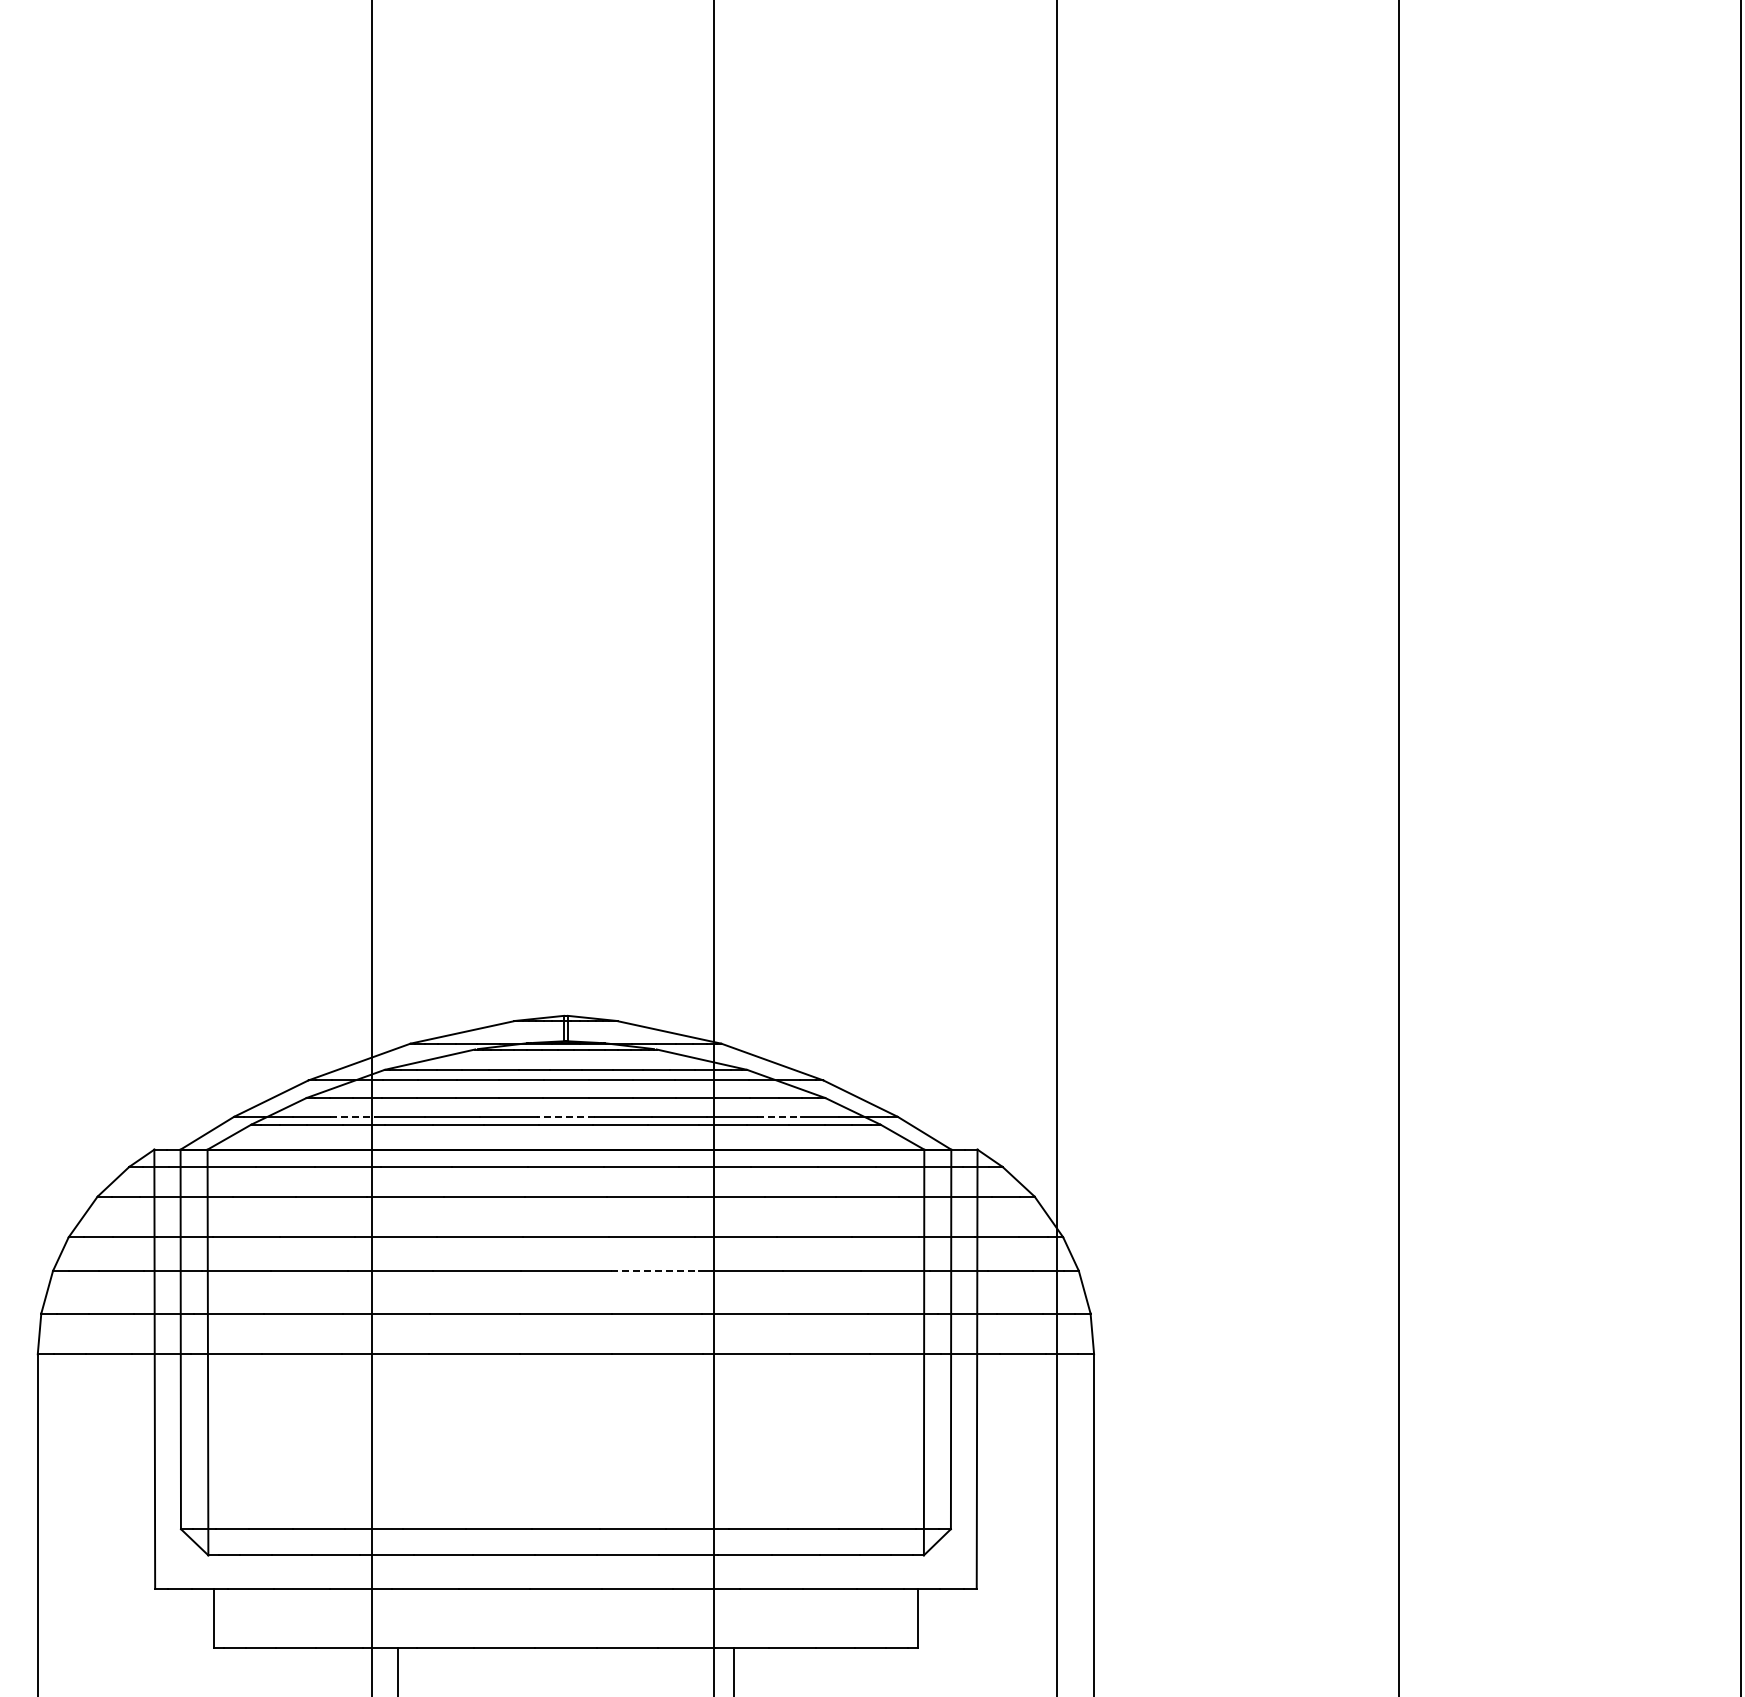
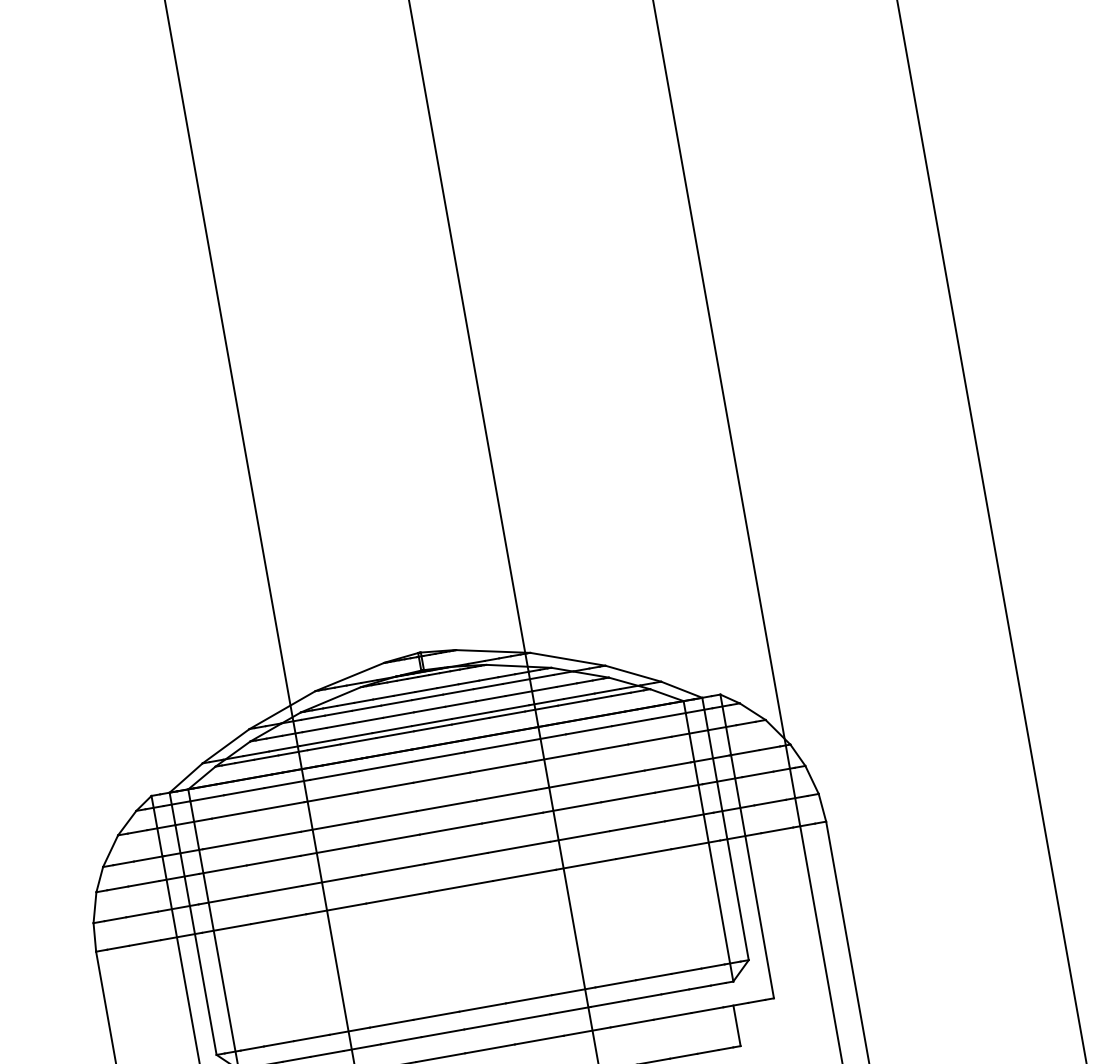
line: (353, 1116) -> (285, 748), dashed -> solid
line: (565, 1116) -> (431, 722), dashed -> solid
line: (779, 1116) -> (579, 696), dashed -> solid
line: (655, 1270) -> (512, 817), dashed -> solid

